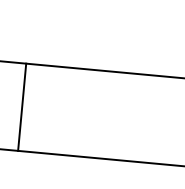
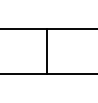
line: (21, 107) -> (46, 51), moved

